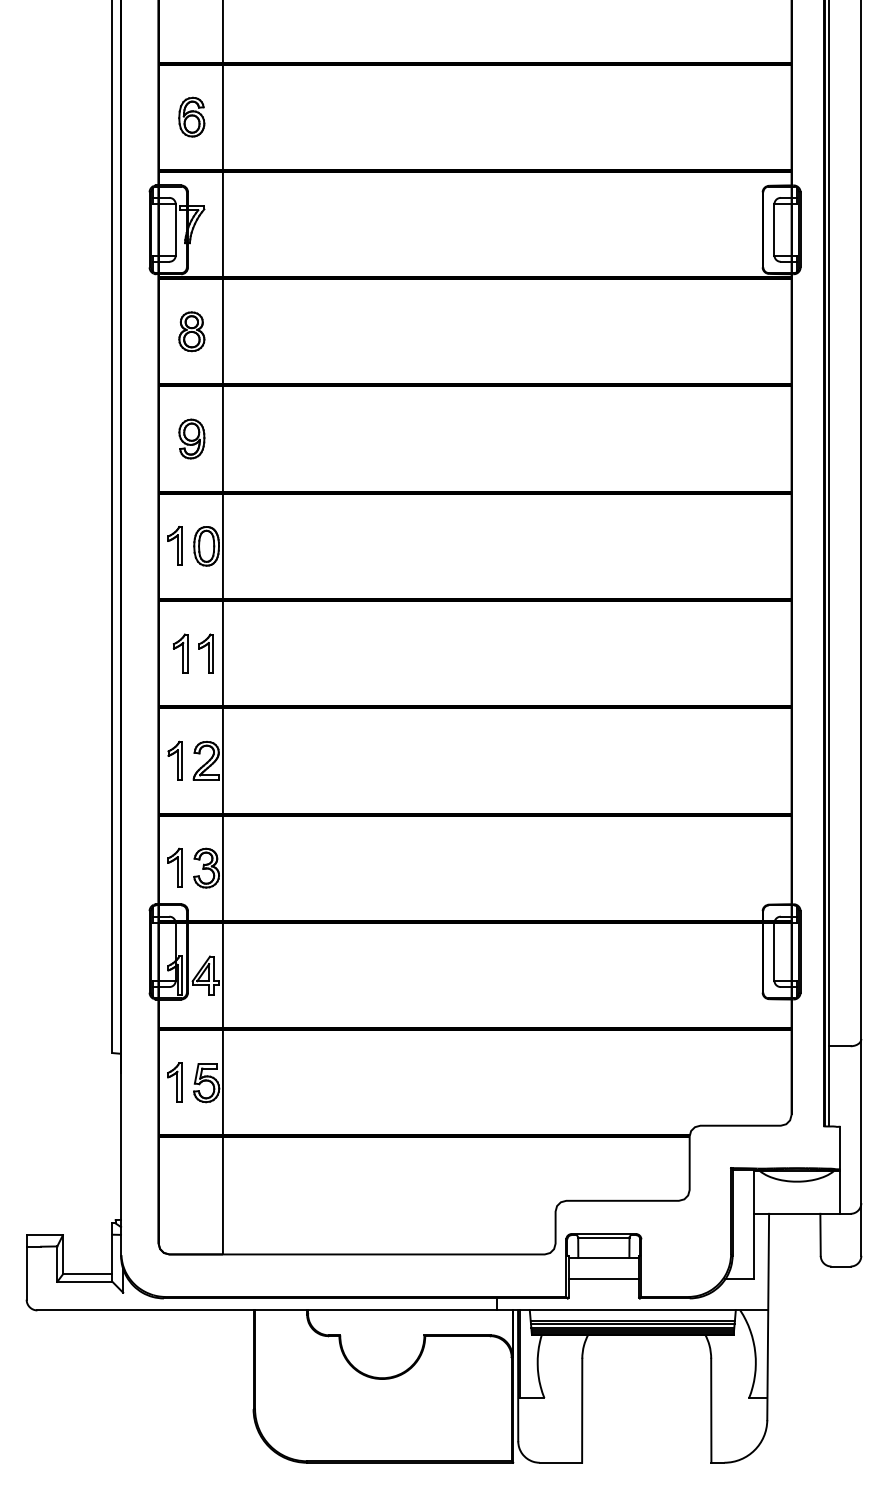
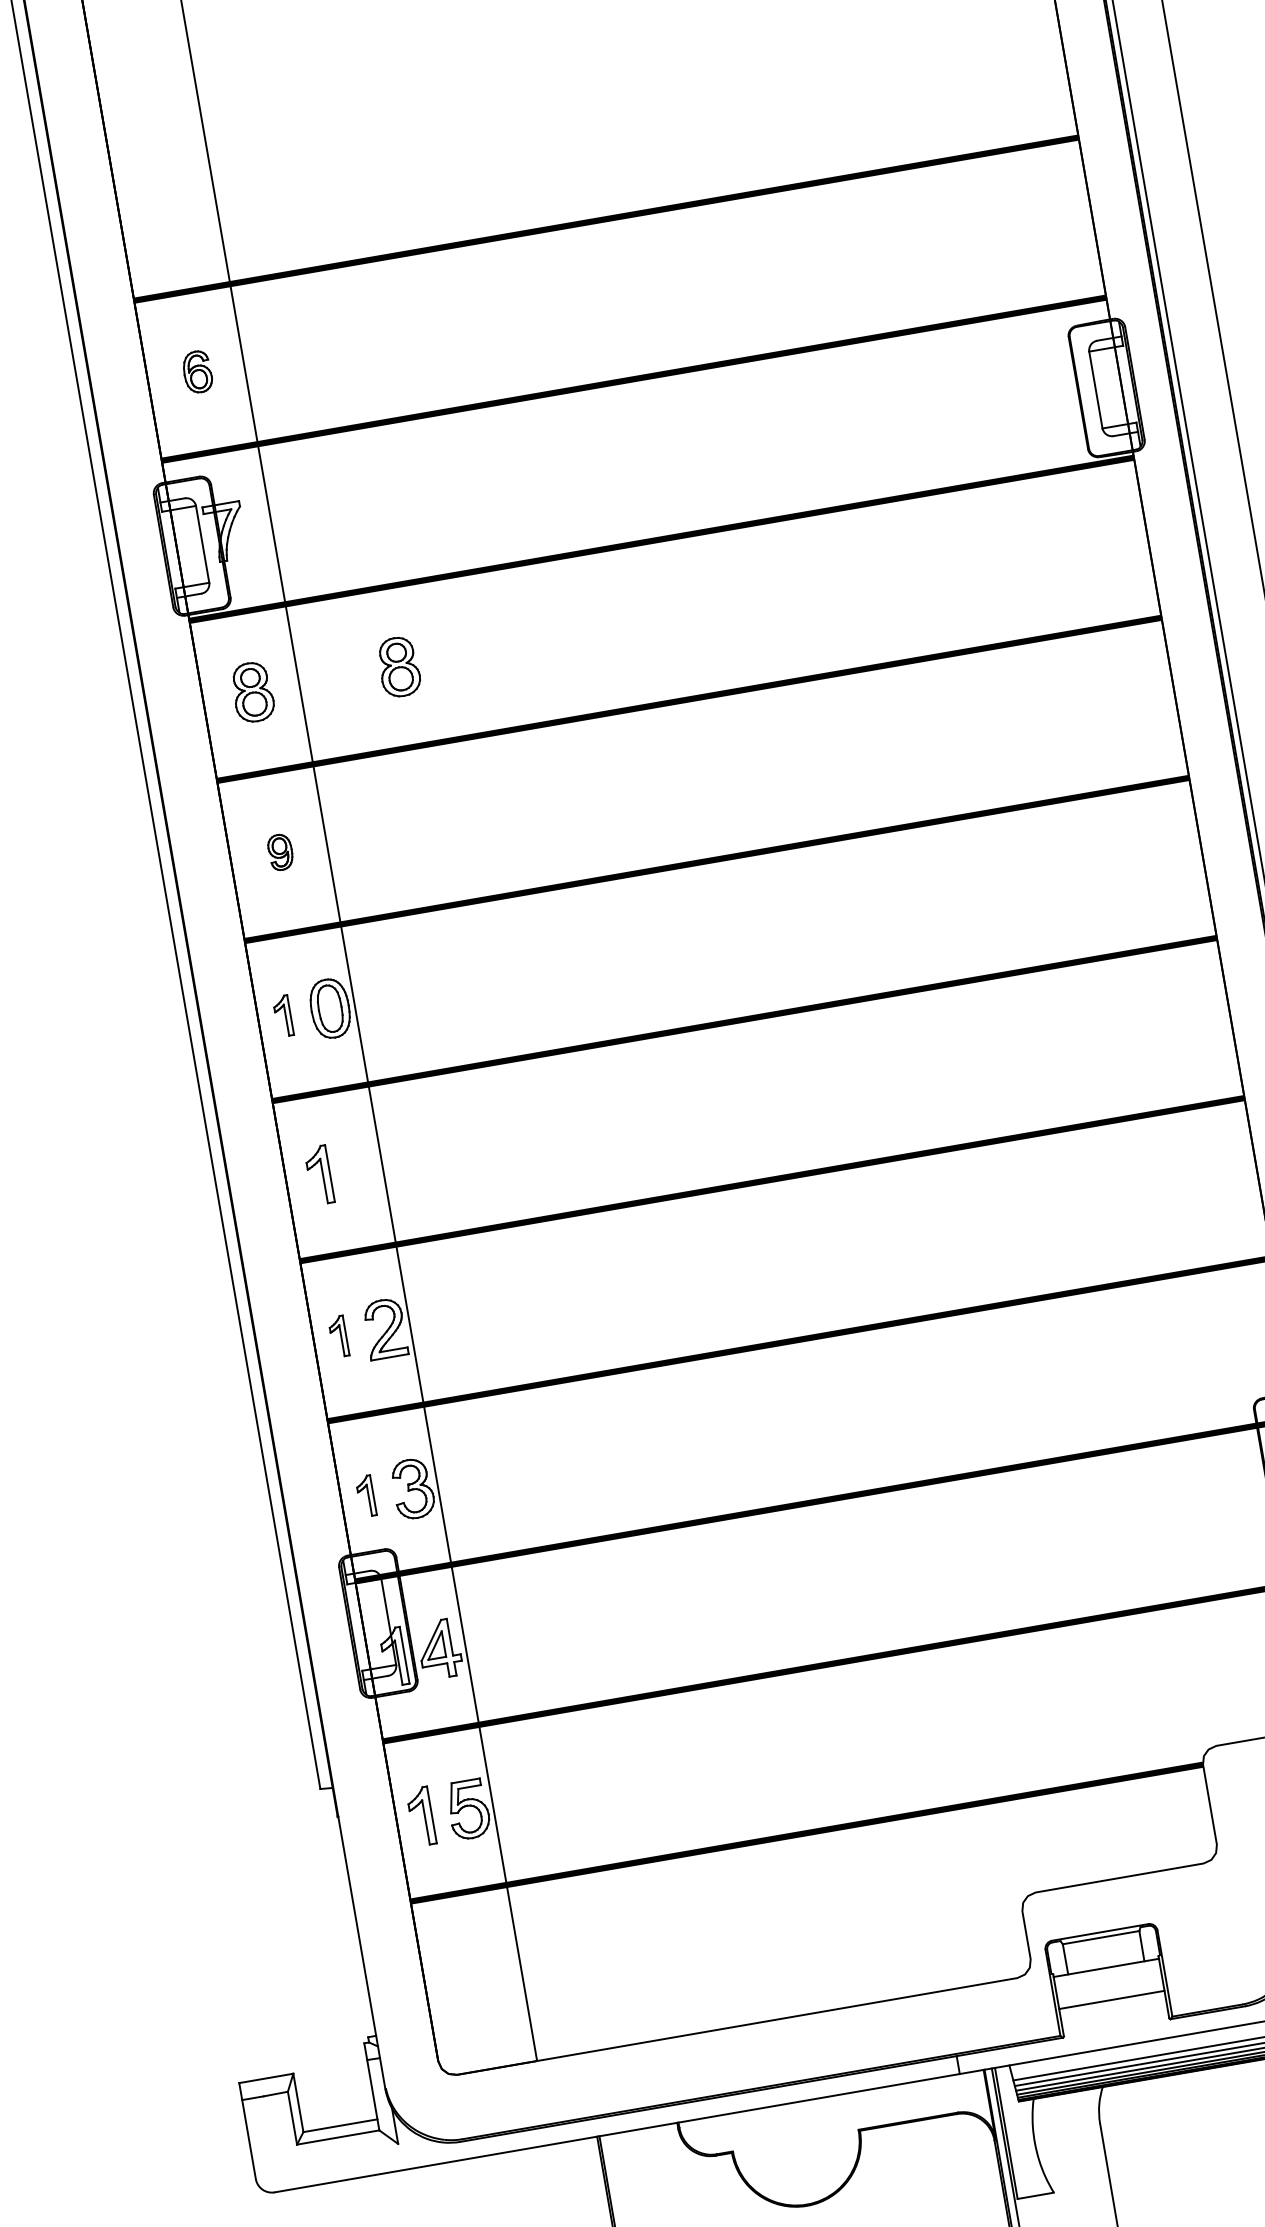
part: (191, 116) -> (196, 371), size x0.7
part: (289, 331) -> (398, 666), added
part: (191, 438) -> (279, 851), size x0.6
part: (174, 545) -> (282, 1015), size x0.7
part: (205, 653) -> (356, 1168), removed
part: (174, 760) -> (337, 1336), size x0.7
part: (174, 867) -> (365, 1496), size x0.7

